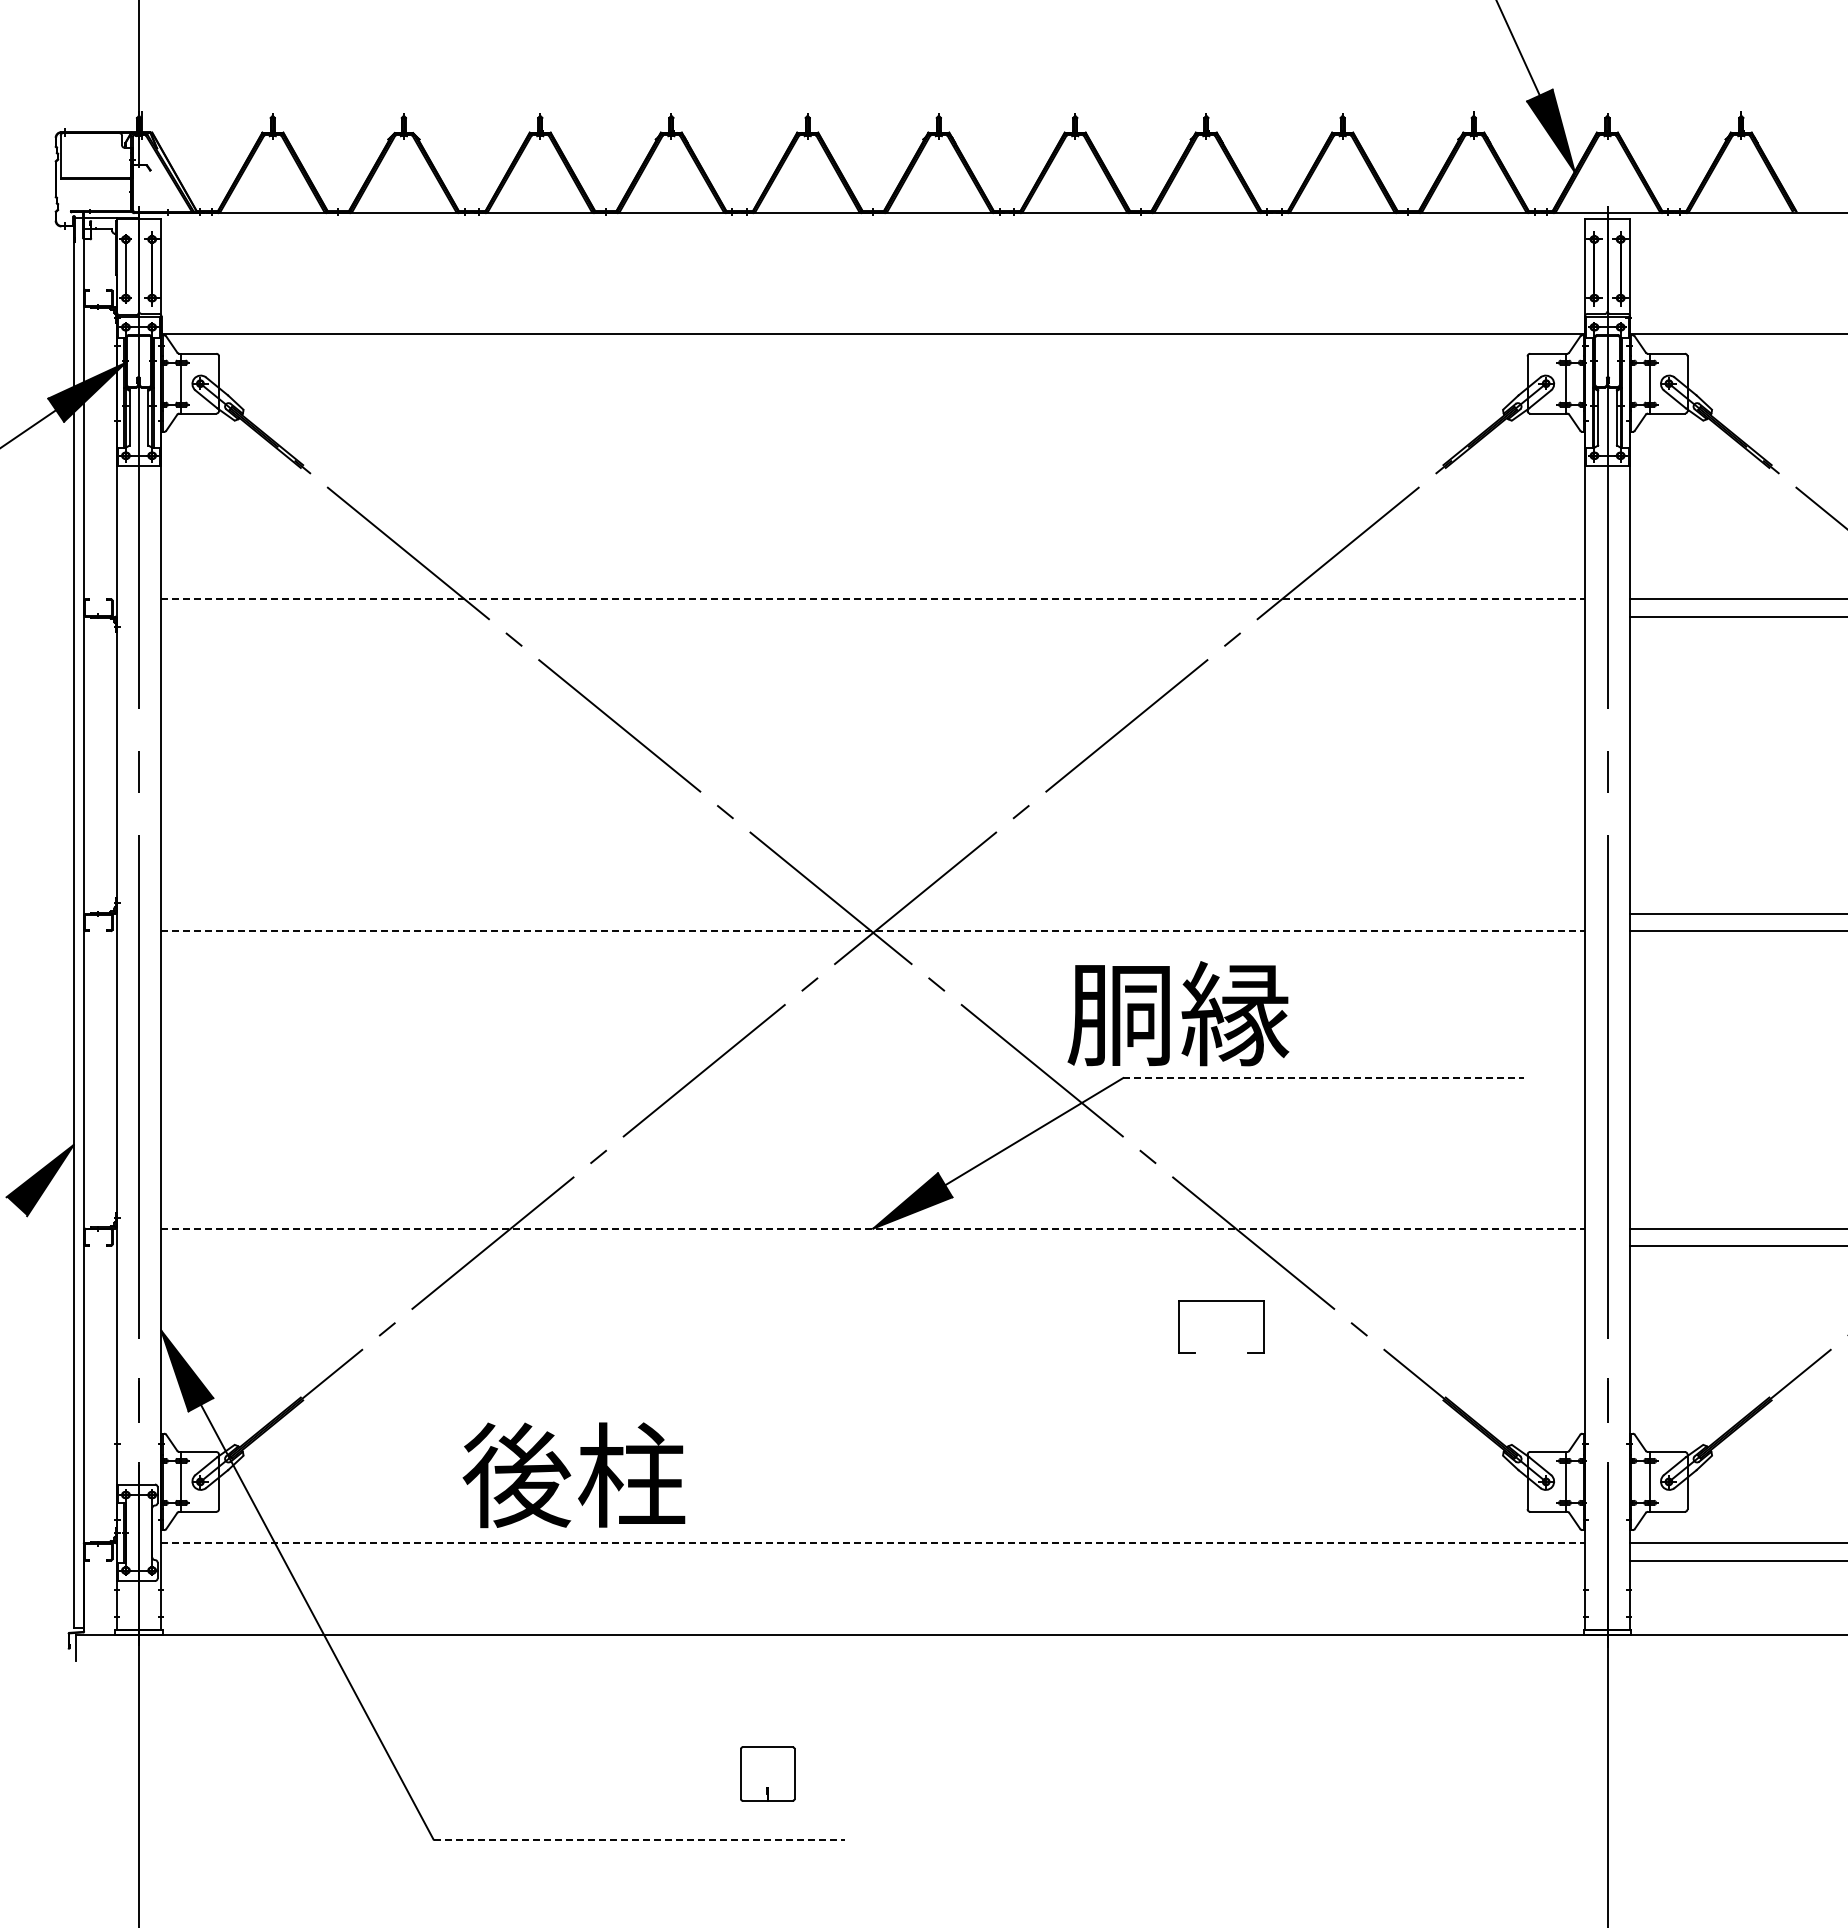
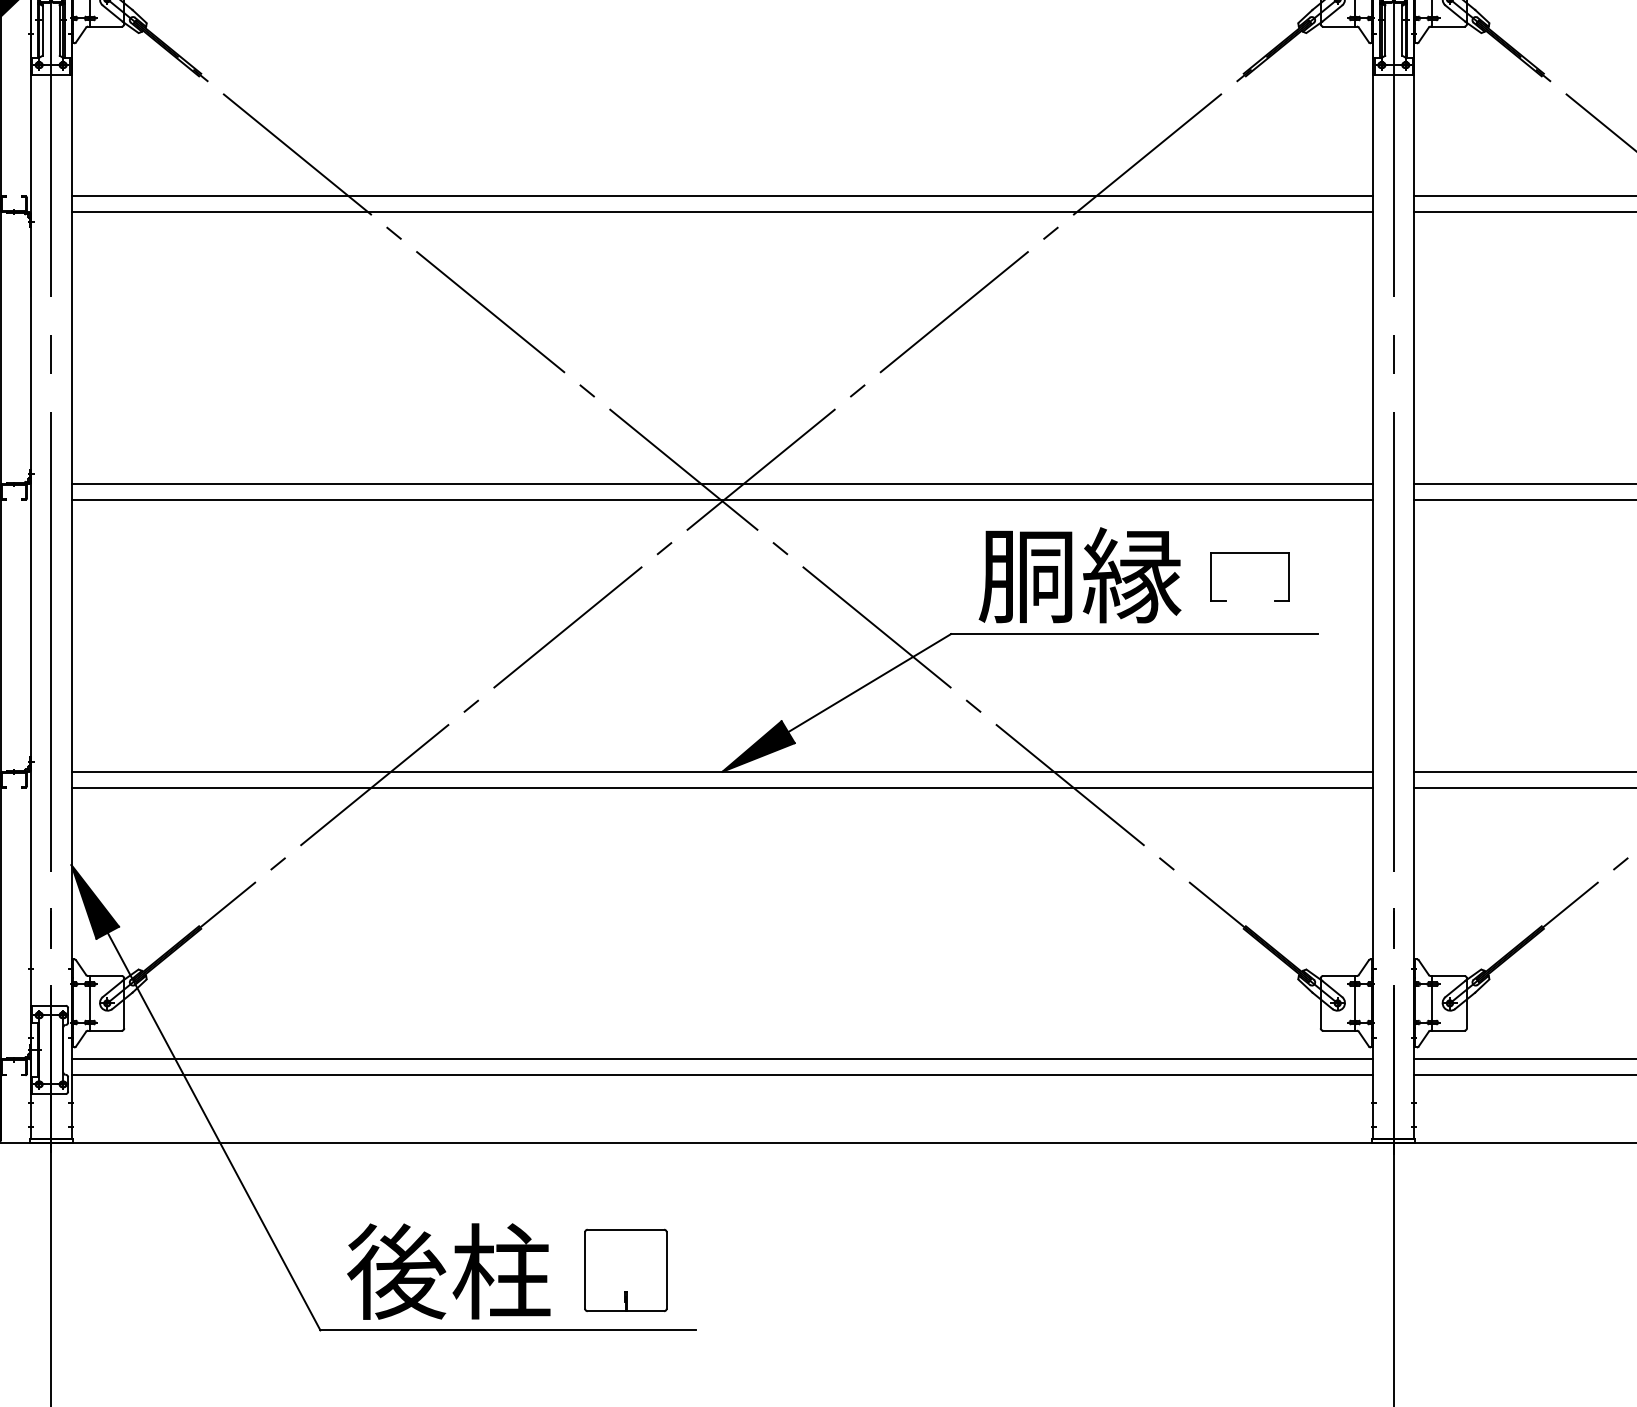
line: (873, 599) -> (722, 196), dashed -> solid
line: (873, 616) -> (722, 212), added
line: (873, 913) -> (722, 483), added
line: (873, 931) -> (722, 500), dashed -> solid
text: (1178, 1013) -> (1080, 575), moved
line: (1324, 1078) -> (1135, 634), dashed -> solid
line: (873, 1228) -> (722, 771), dashed -> solid
line: (873, 1245) -> (722, 787), added
part: (1221, 1301) -> (1250, 553), moved
text: (573, 1475) -> (448, 1271), moved
line: (873, 1543) -> (722, 1059), dashed -> solid
line: (873, 1560) -> (722, 1075), added
part: (767, 1773) -> (625, 1269), size x1.67
line: (639, 1839) -> (508, 1330), dashed -> solid

